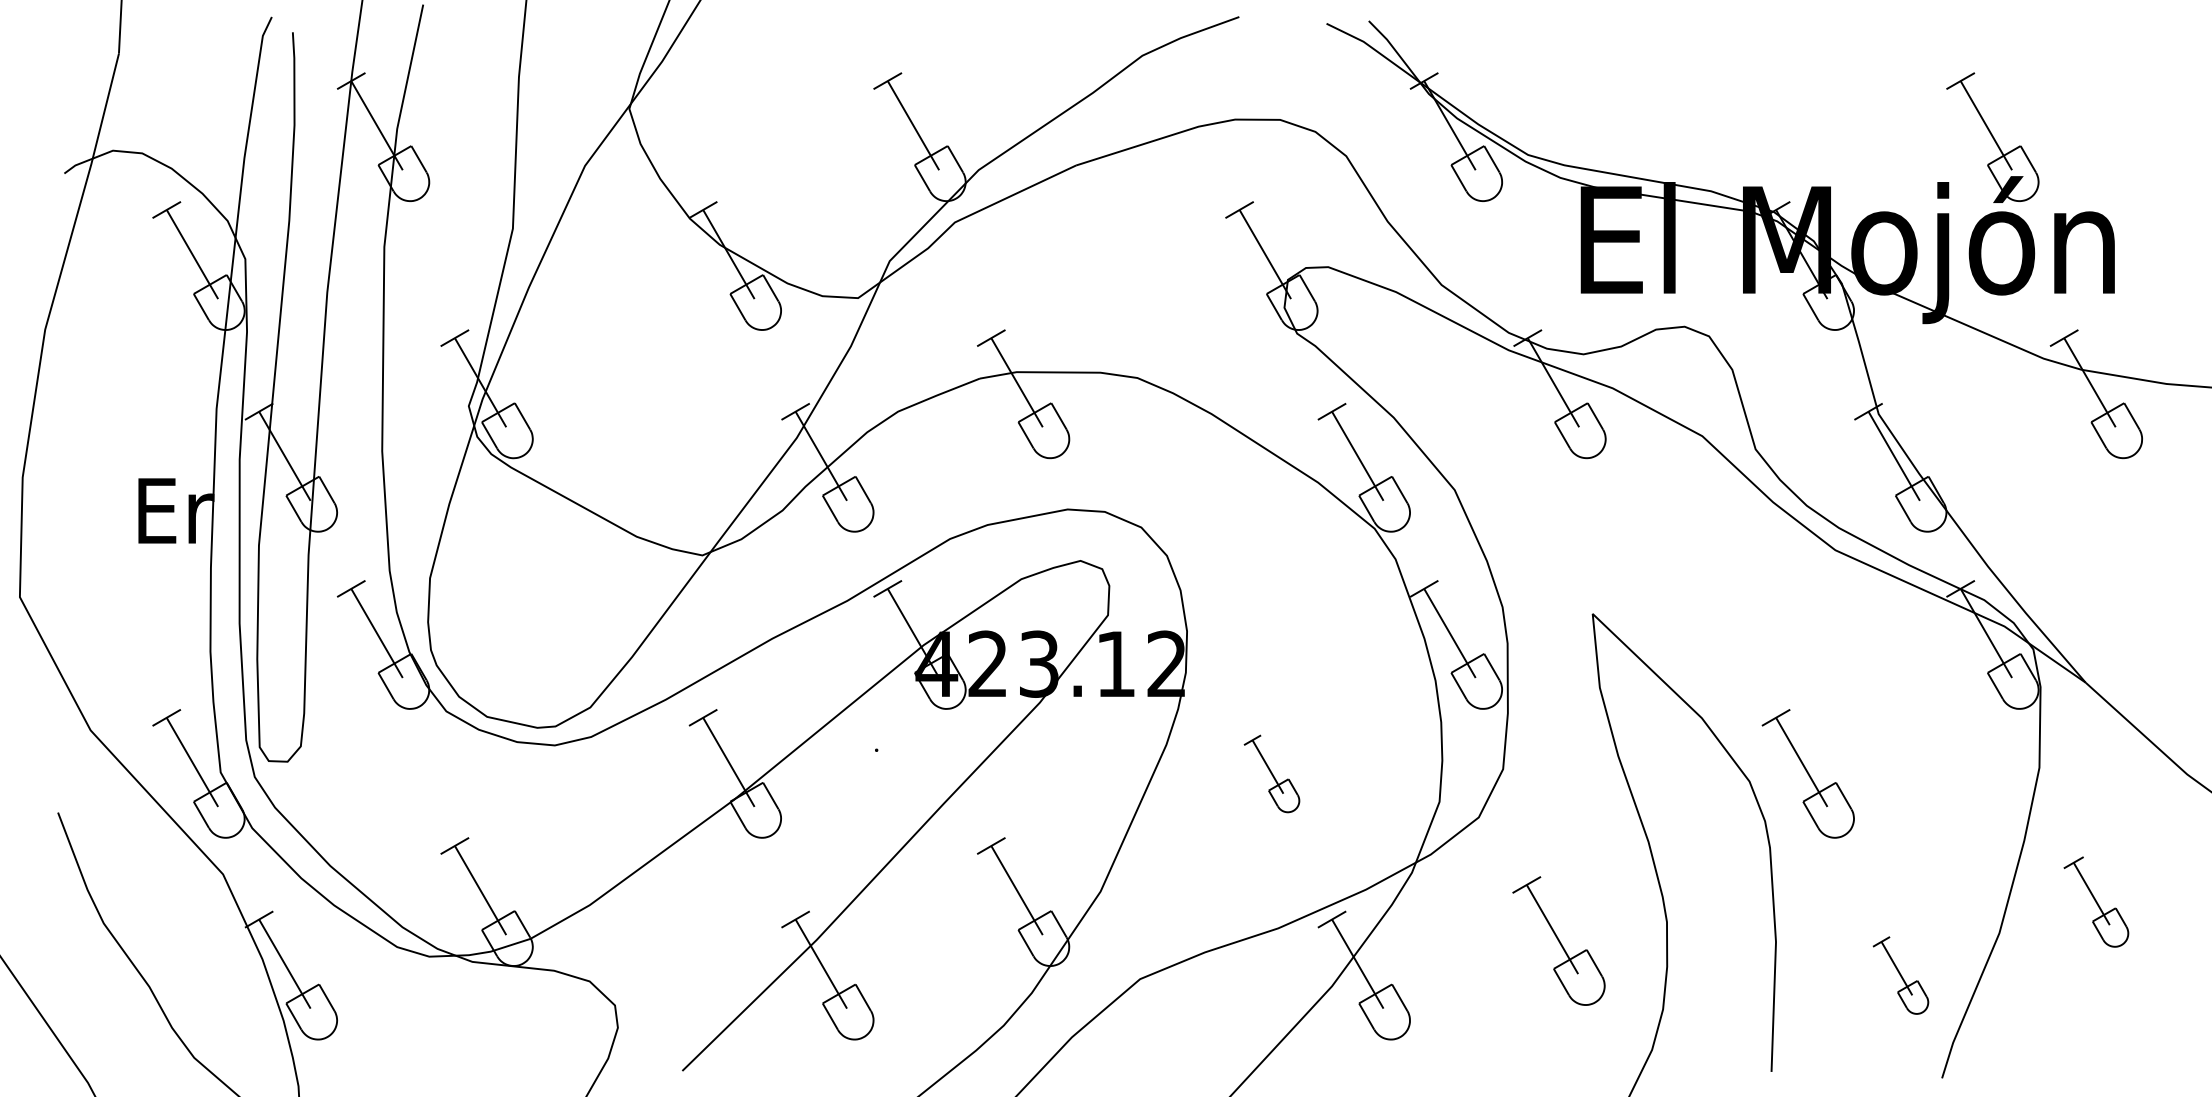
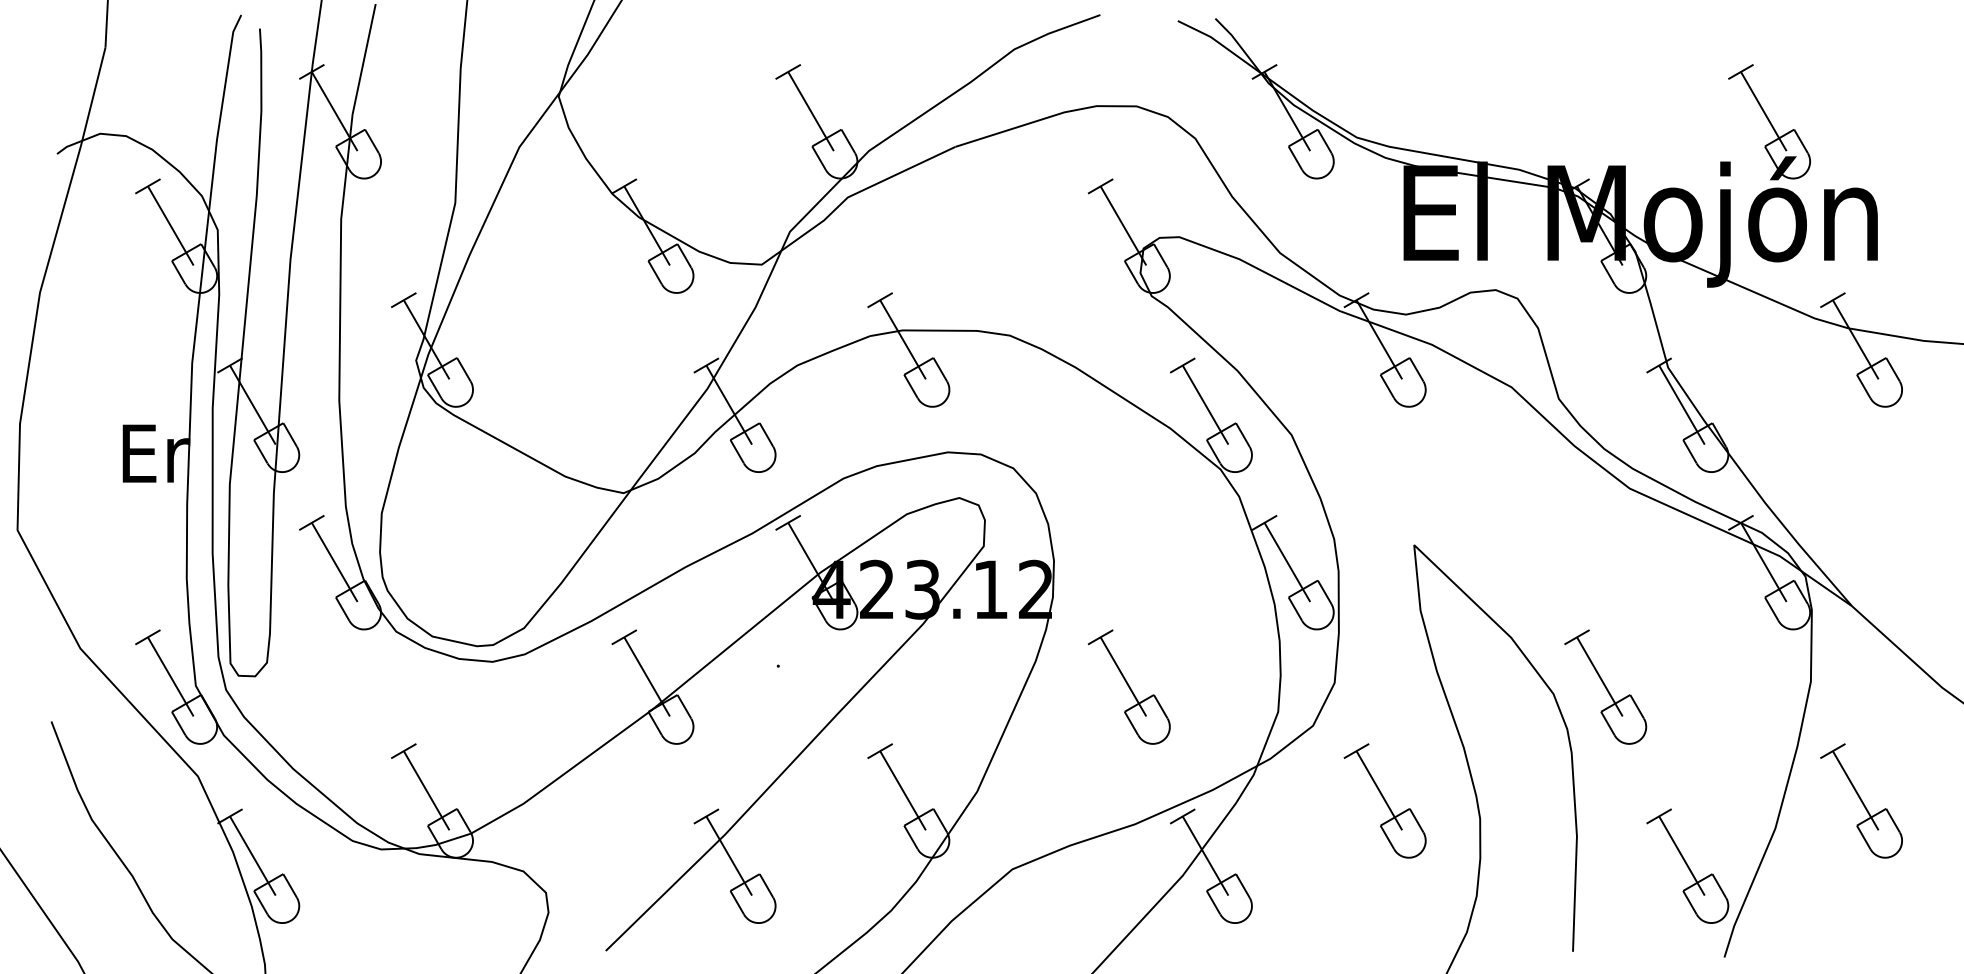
part: (1271, 773) -> (1128, 686), size x1.67
part: (2095, 901) -> (1860, 800), size x1.43
part: (1558, 940) -> (1384, 800), moved
part: (1900, 975) -> (1687, 866), size x1.67

